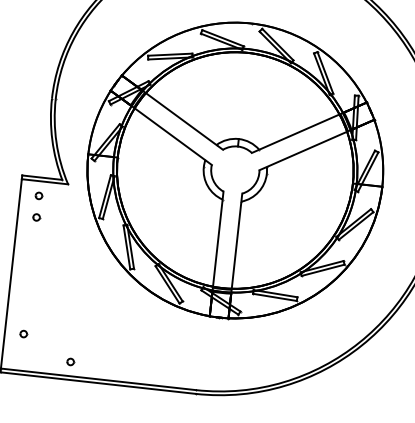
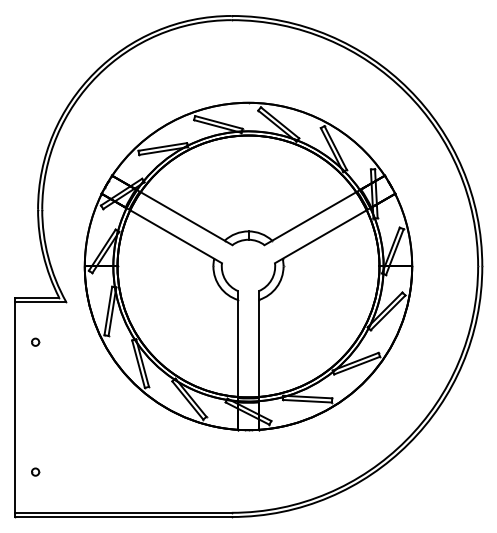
part: (38, 195) -> (35, 317), removed
part: (70, 361) -> (90, 496), removed

